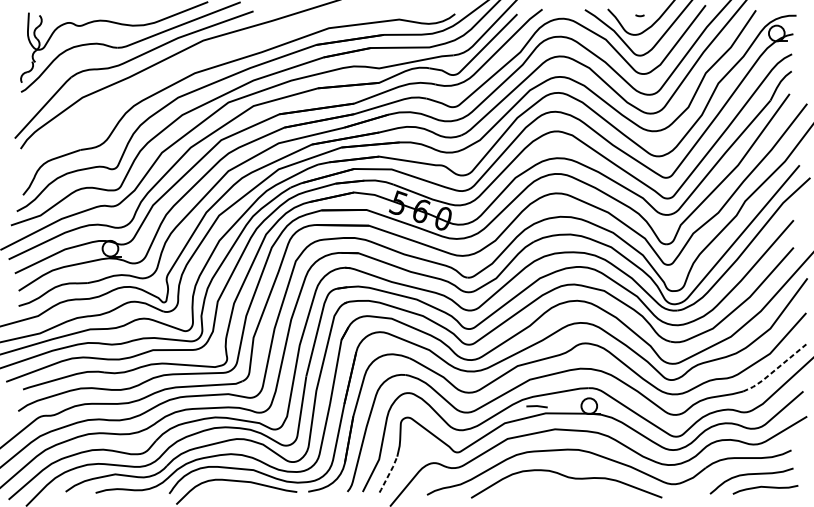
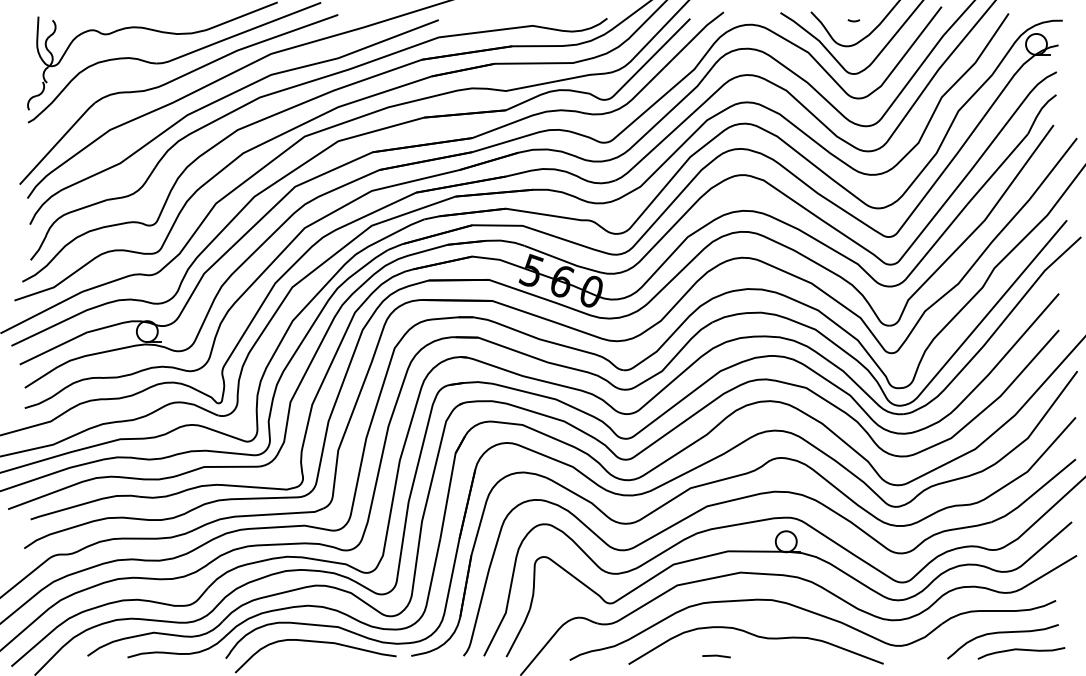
curve: (166, 74) -> (222, 99), added
line: (775, 370) -> (1034, 493), dashed -> solid
line: (537, 406) -> (716, 656), moved
line: (388, 474) -> (518, 633), dashed -> solid

